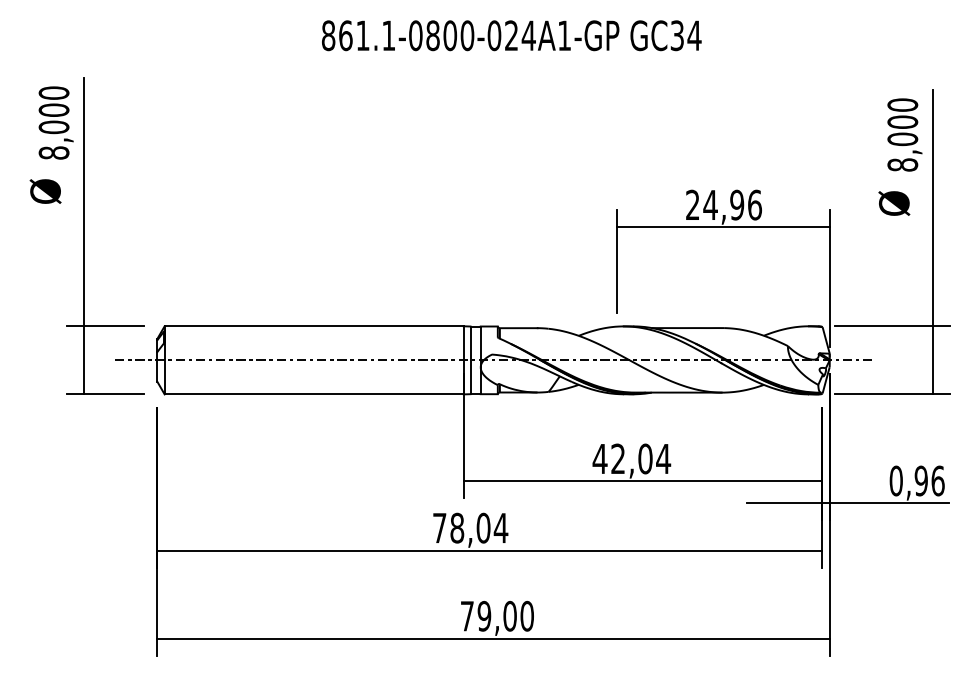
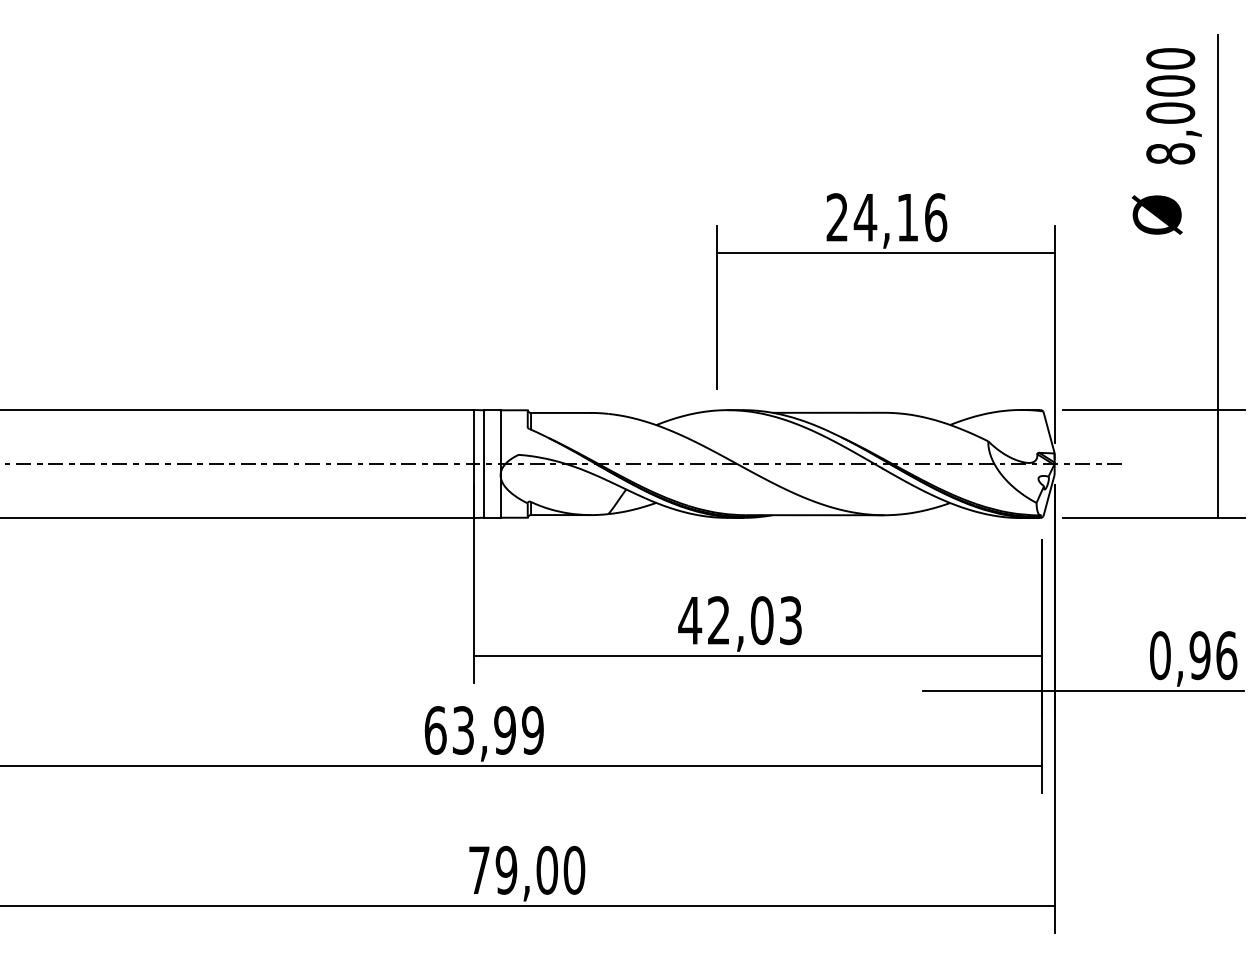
text: (737, 204) -> (908, 216), 24,96 -> 24,16
text: (663, 458) -> (790, 619), 42,04 -> 42,03
text: (470, 527) -> (484, 729), 78,04 -> 63,99

